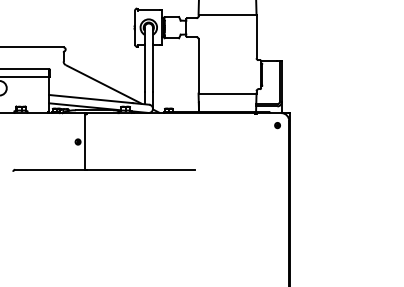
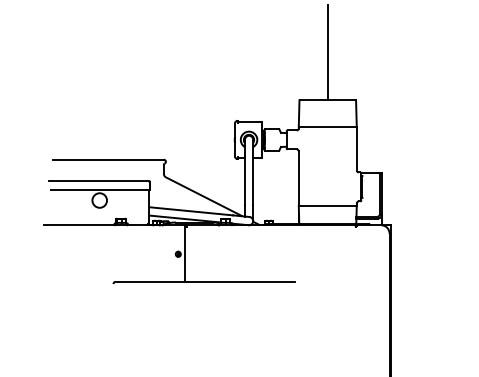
part: (277, 125) -> (377, 237), removed

